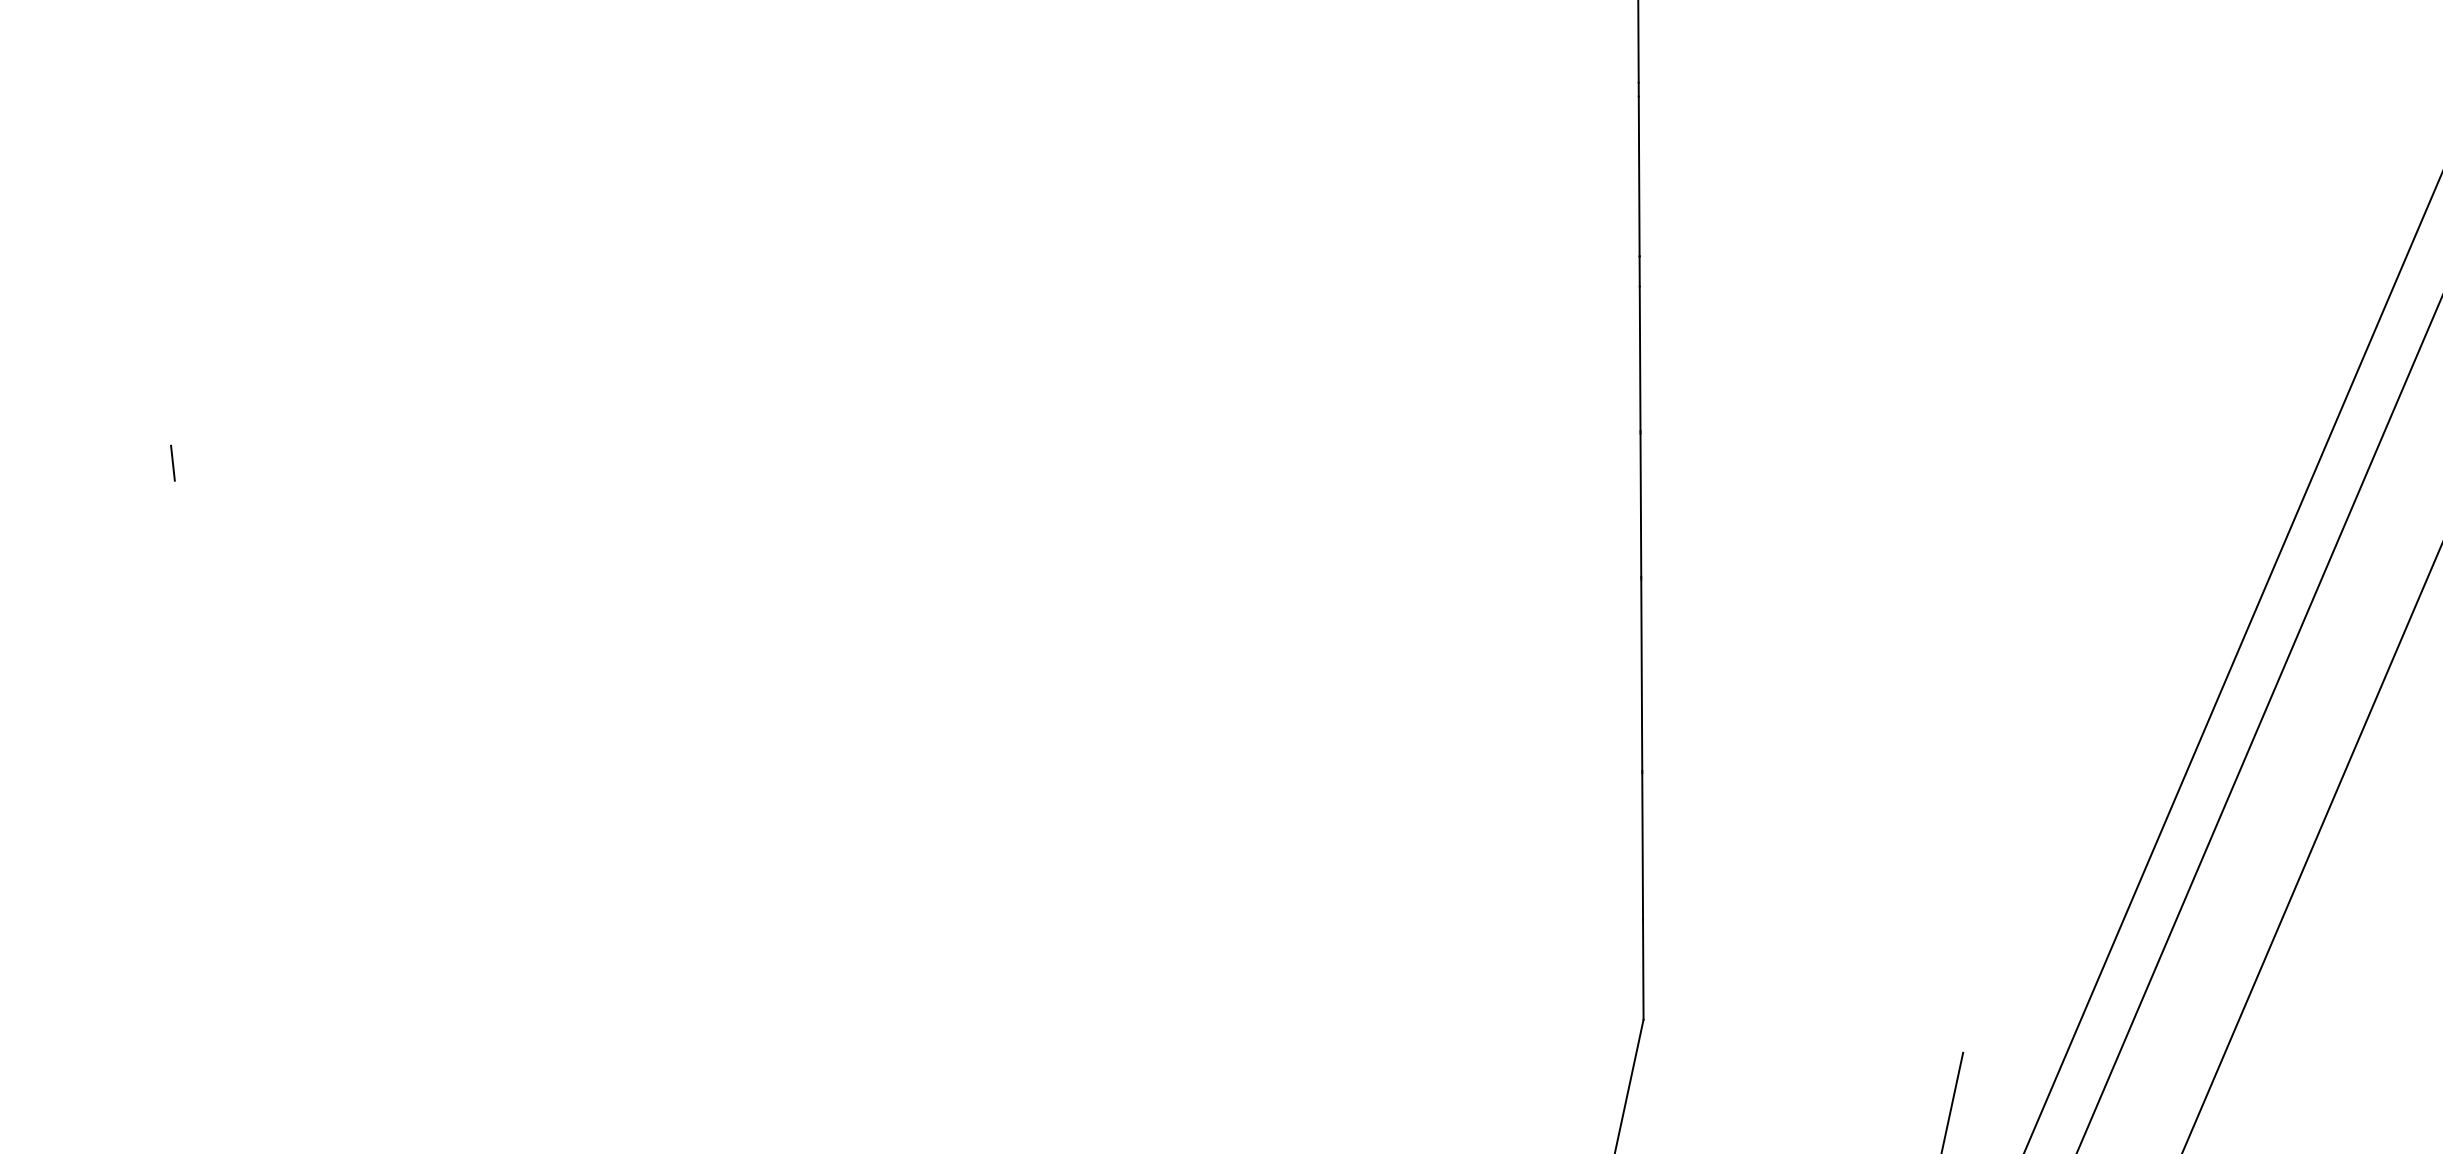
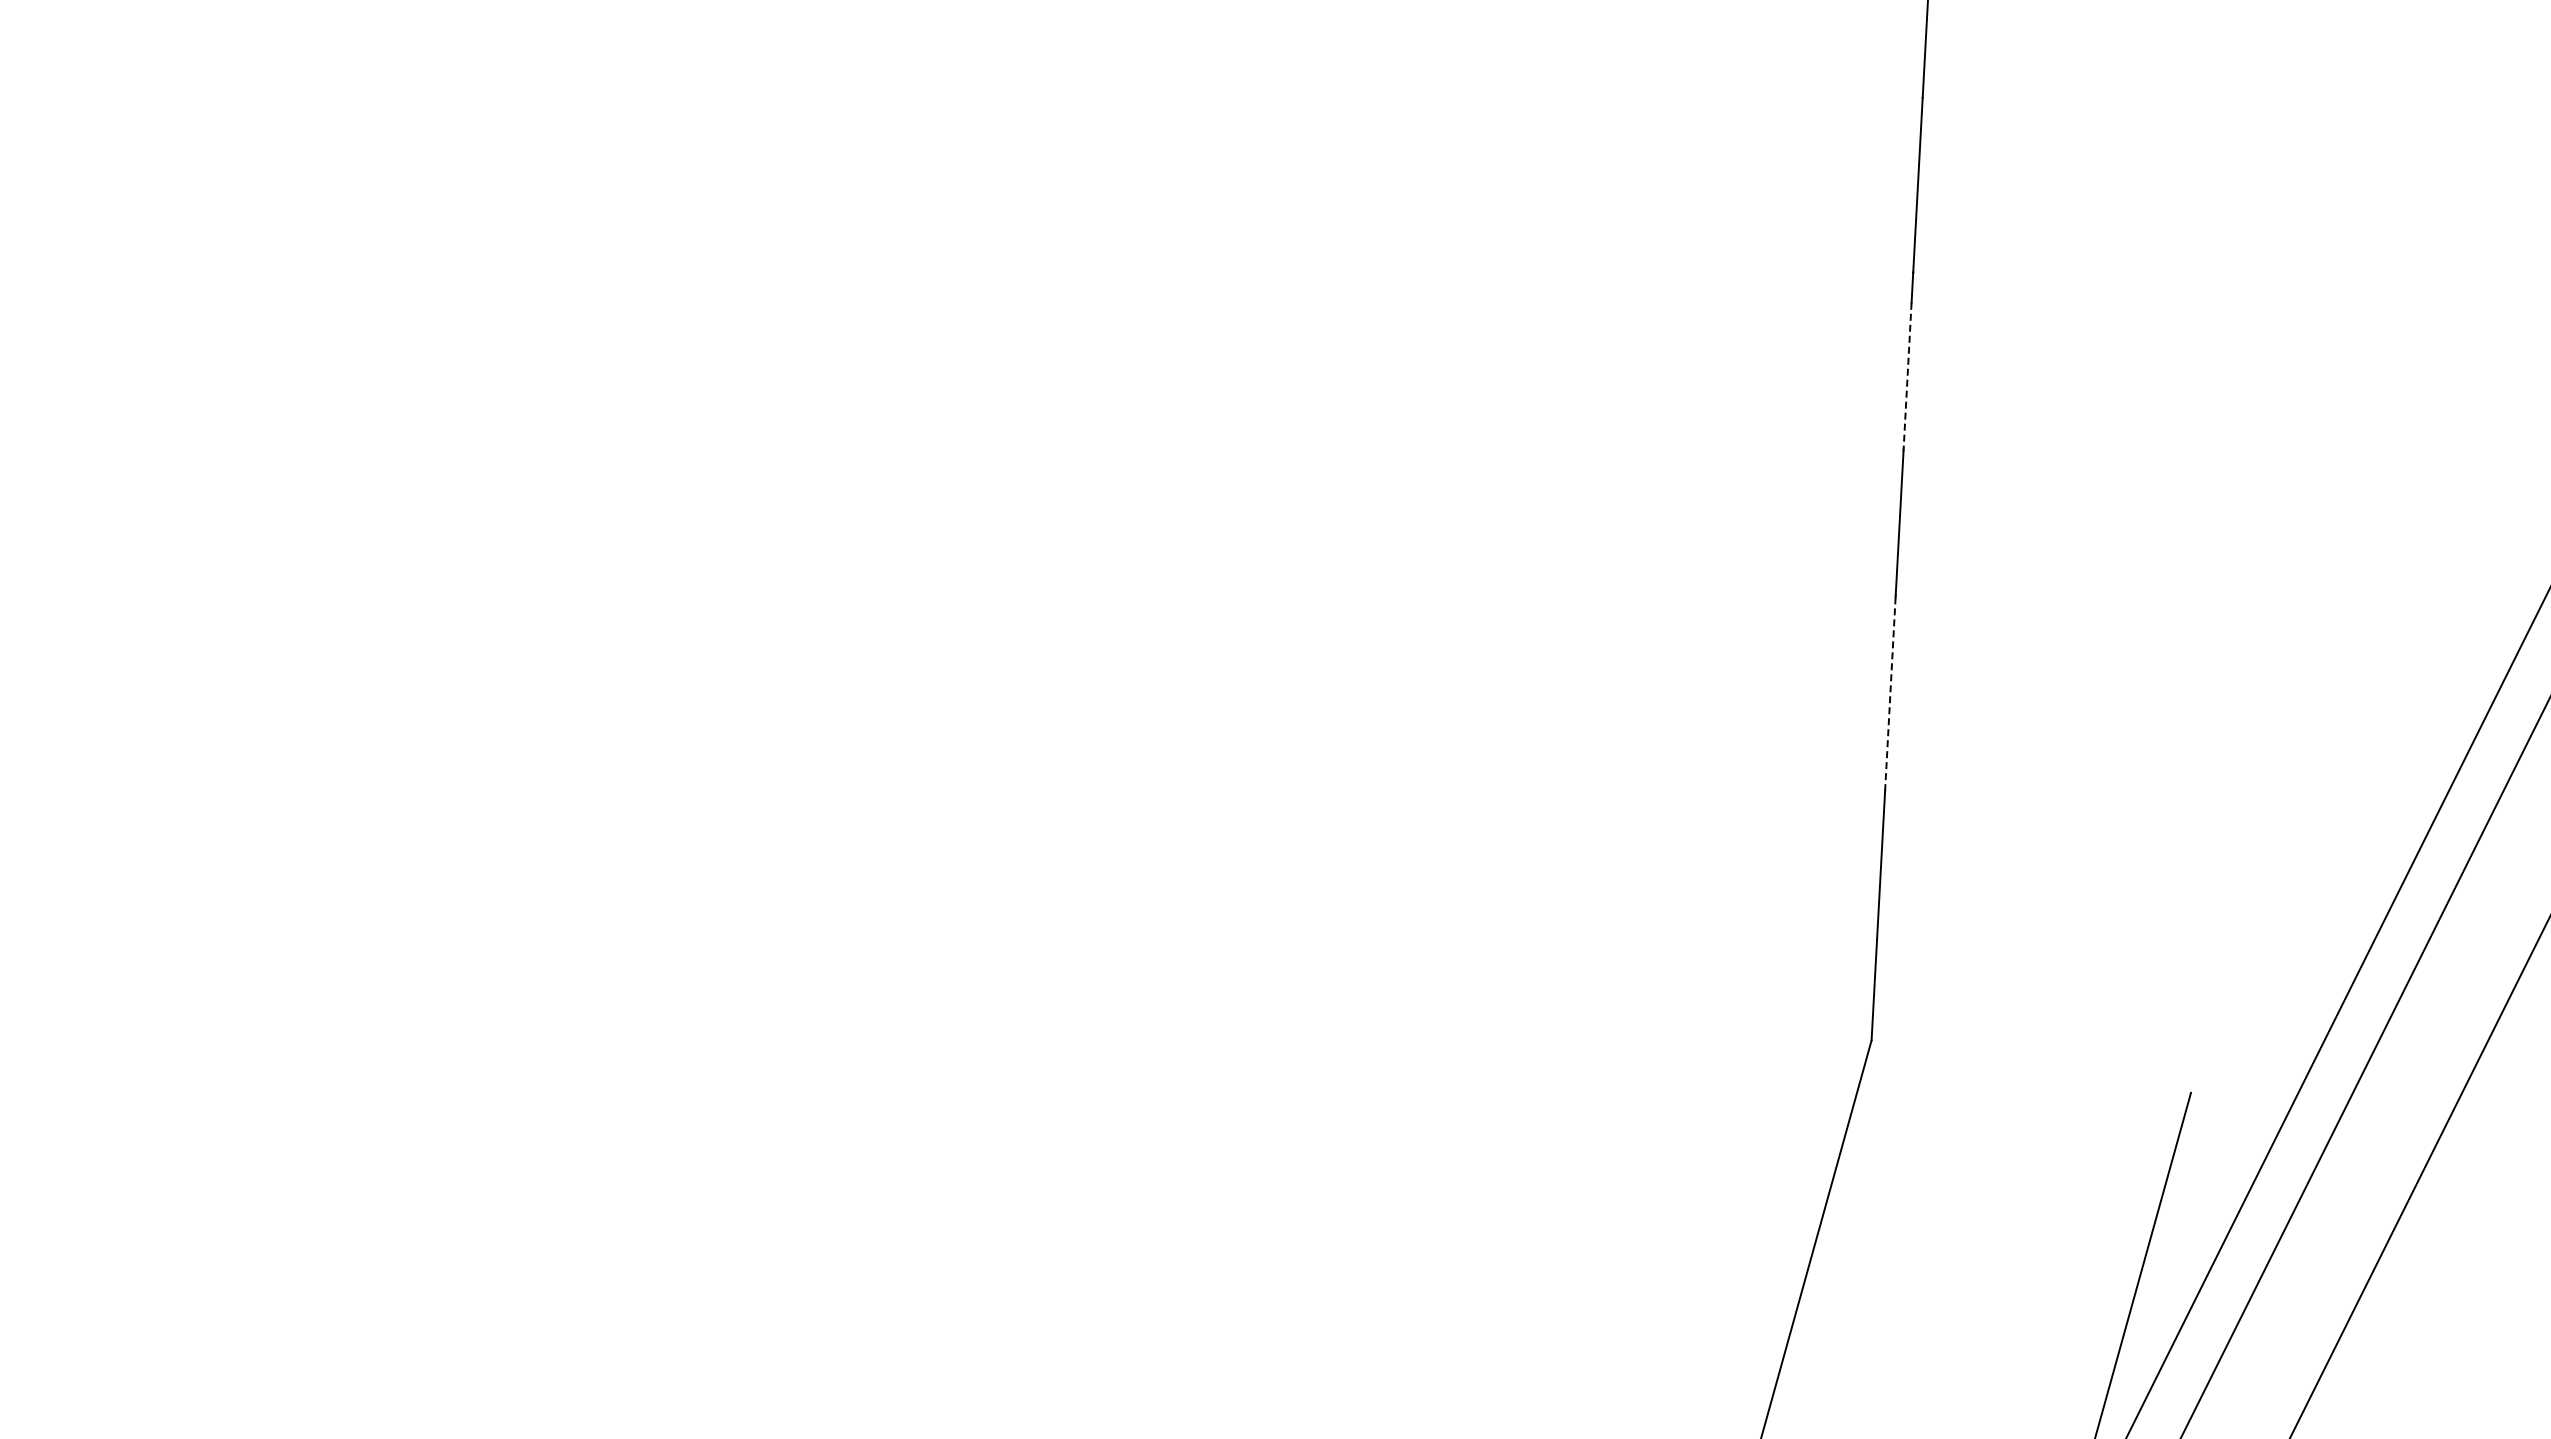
line: (1639, 358) -> (1907, 375), solid -> dashed
line: (172, 462) -> (425, 392), removed
line: (1641, 674) -> (1890, 693), solid -> dashed

